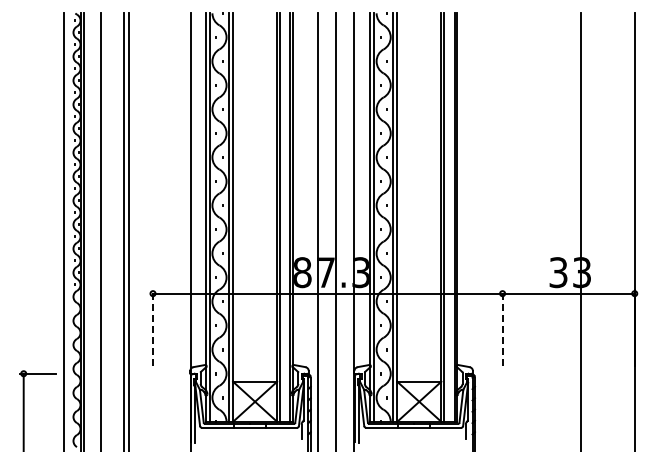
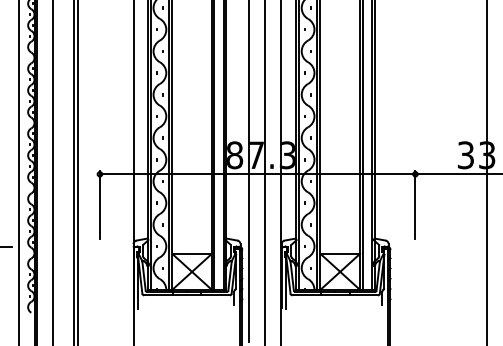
line: (153, 327) -> (100, 204), dashed -> solid
line: (502, 327) -> (415, 204), dashed -> solid

